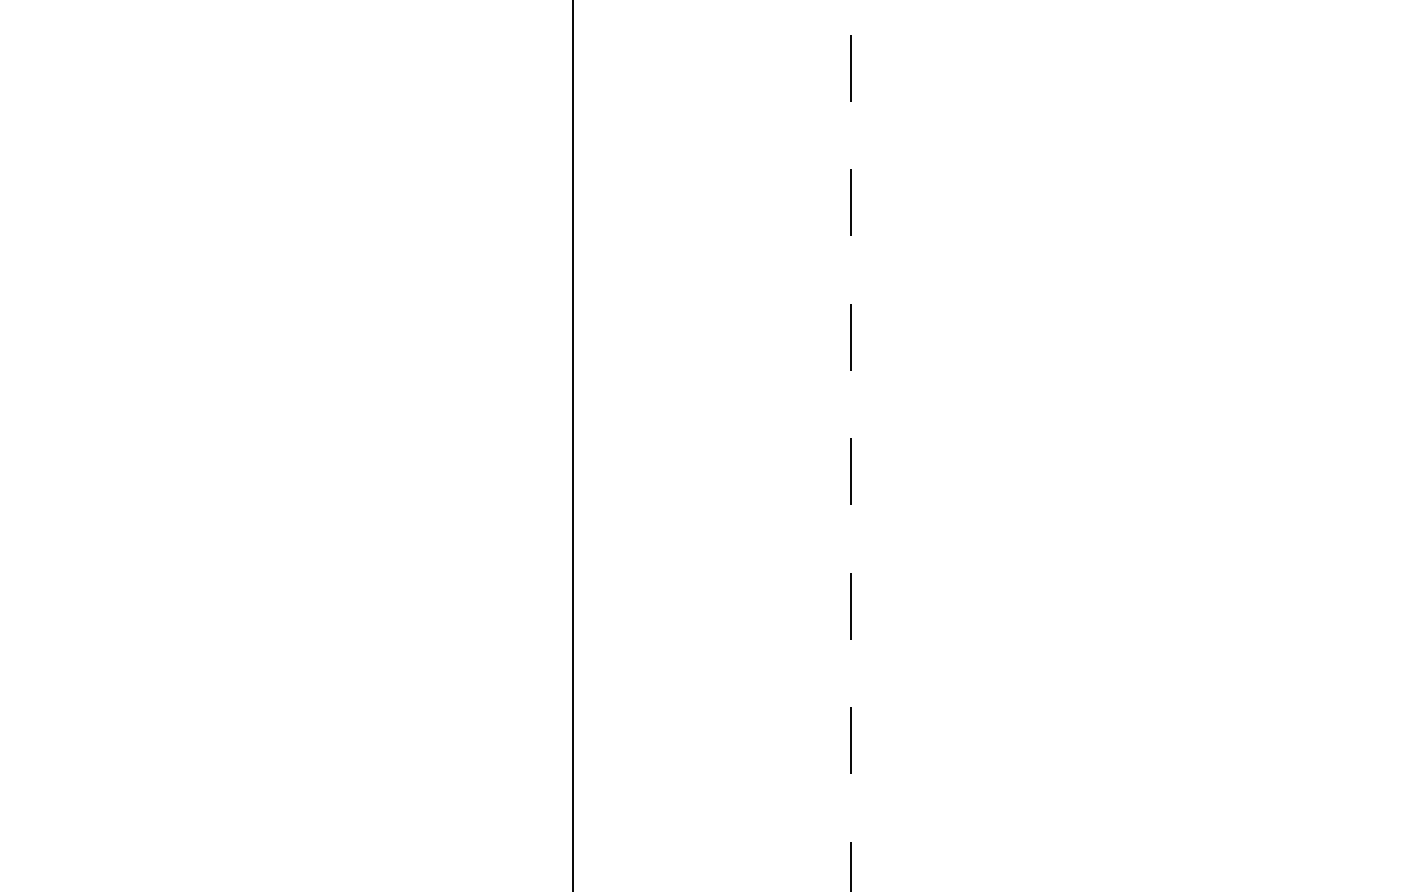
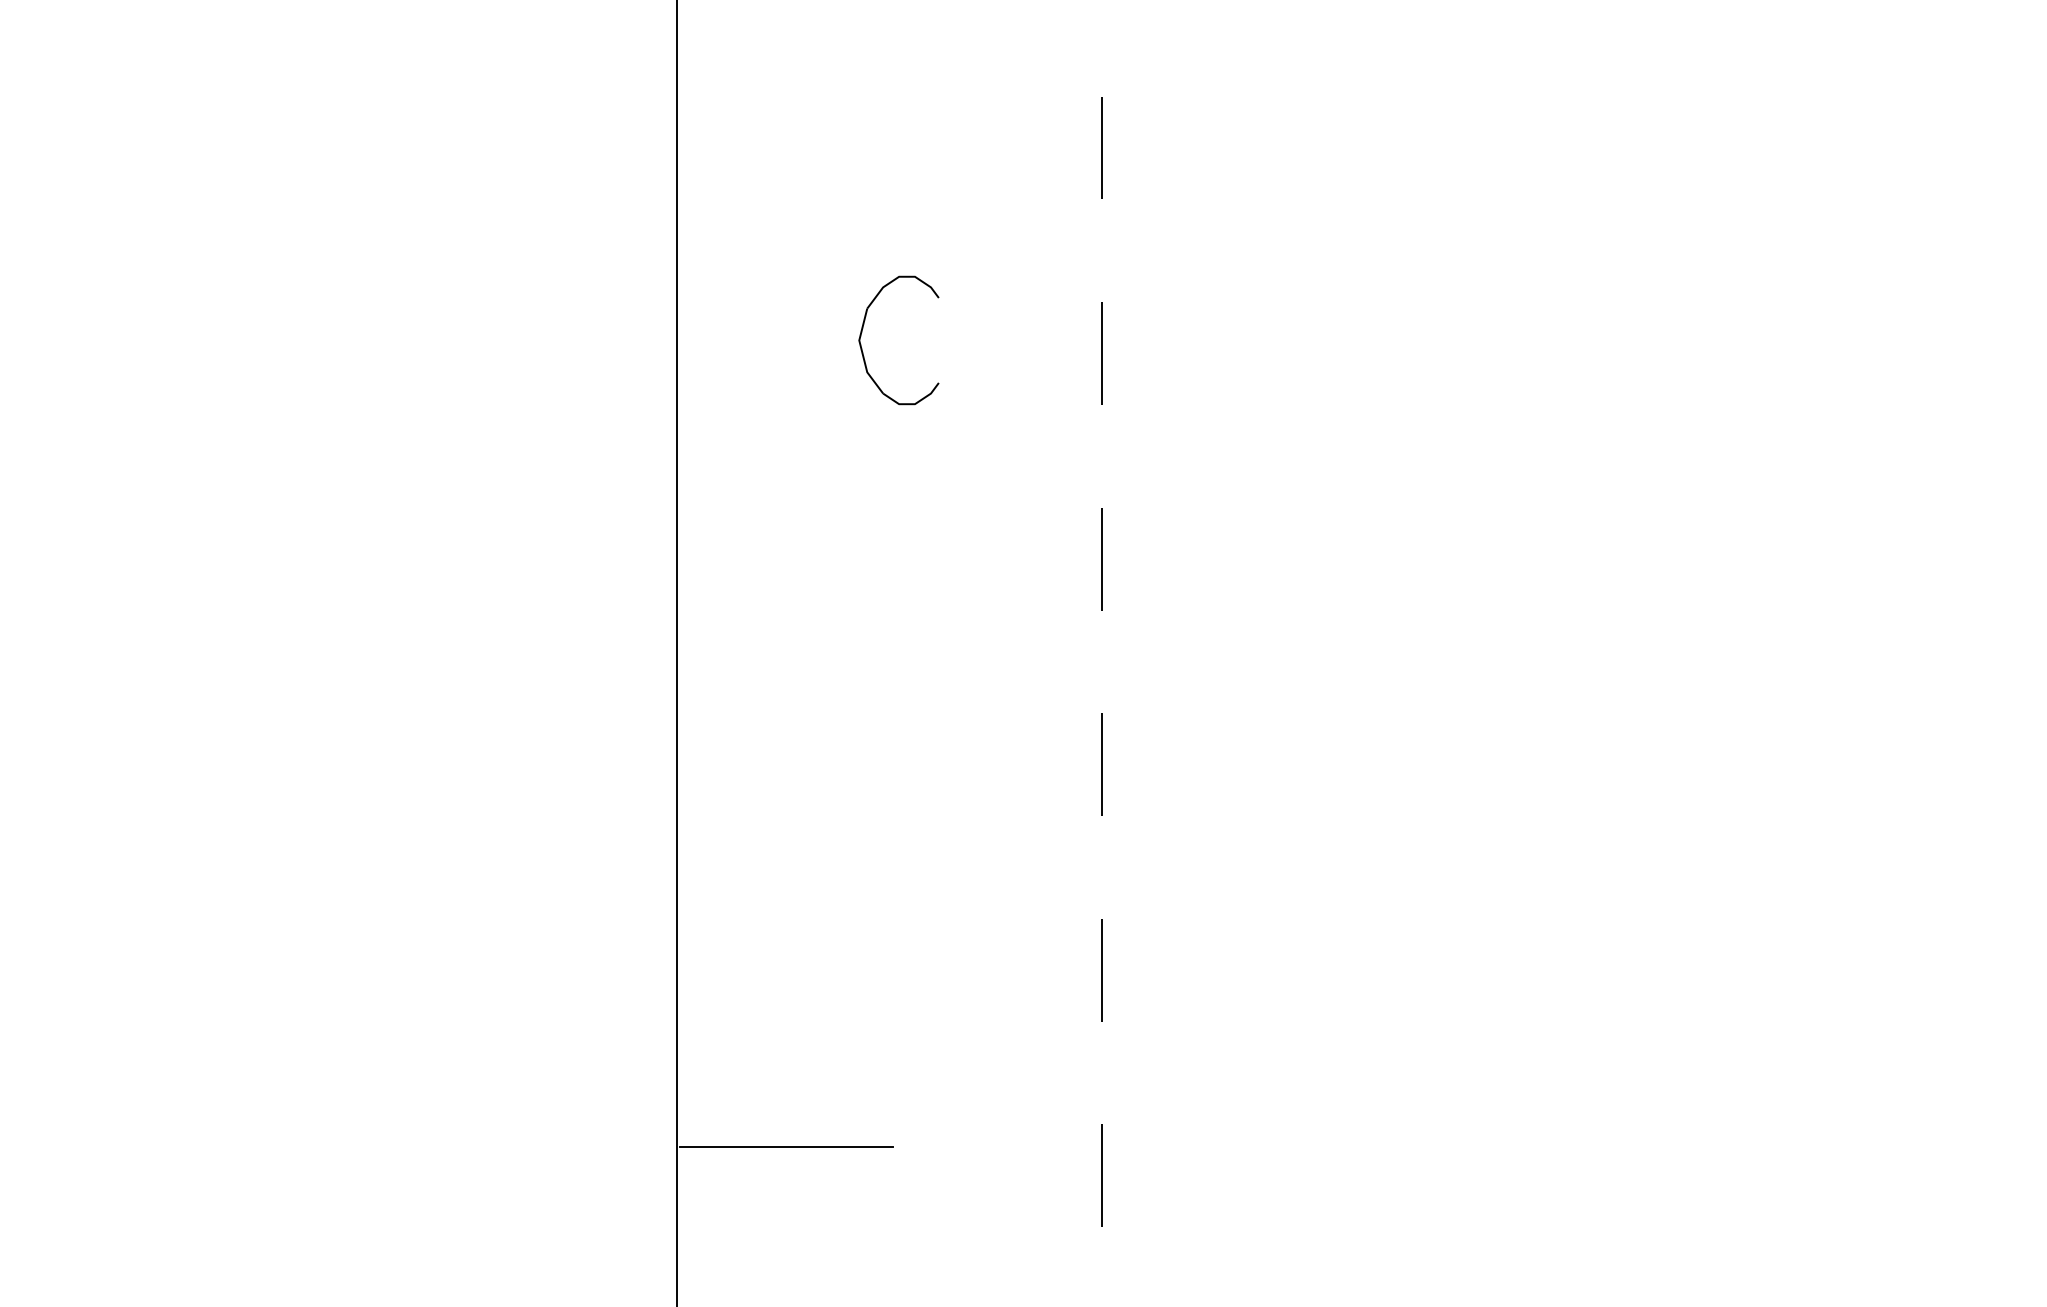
part: (694, 324) -> (862, 334), added
line: (644, 856) -> (786, 1147), added

